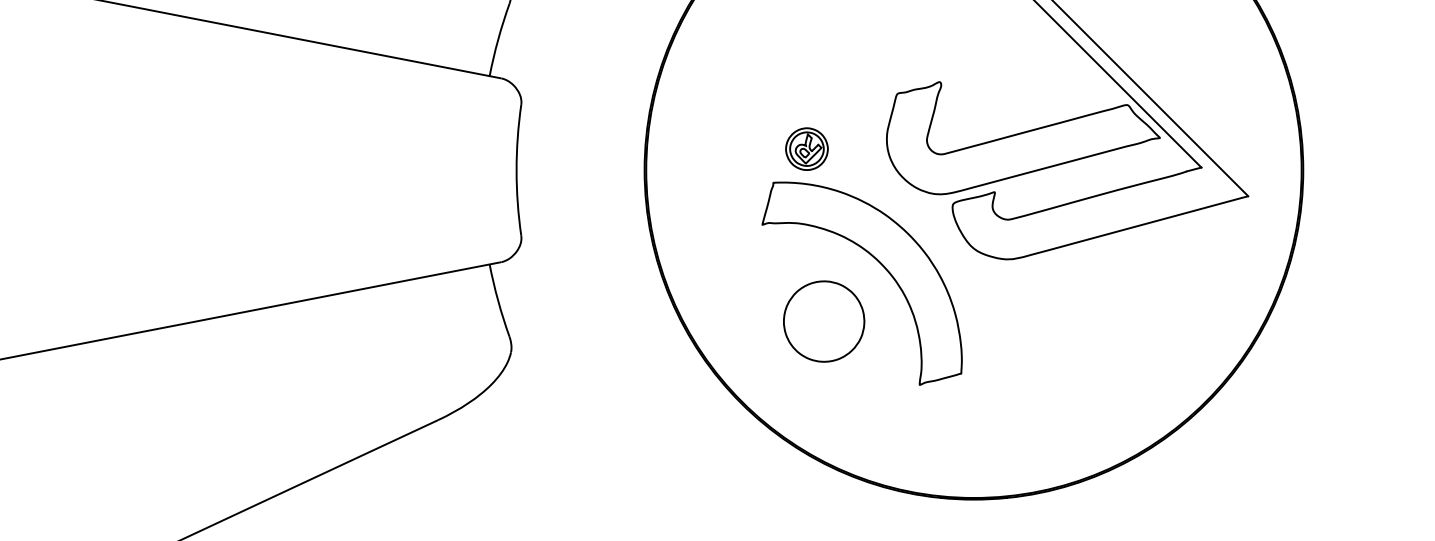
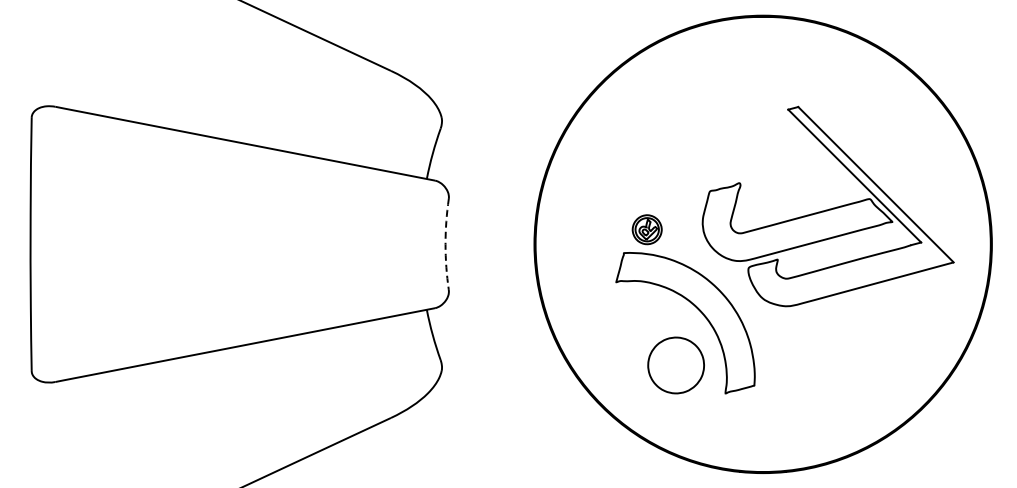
arc: (516, 170) -> (445, 244), solid -> dashed
part: (823, 321) -> (675, 365), moved

